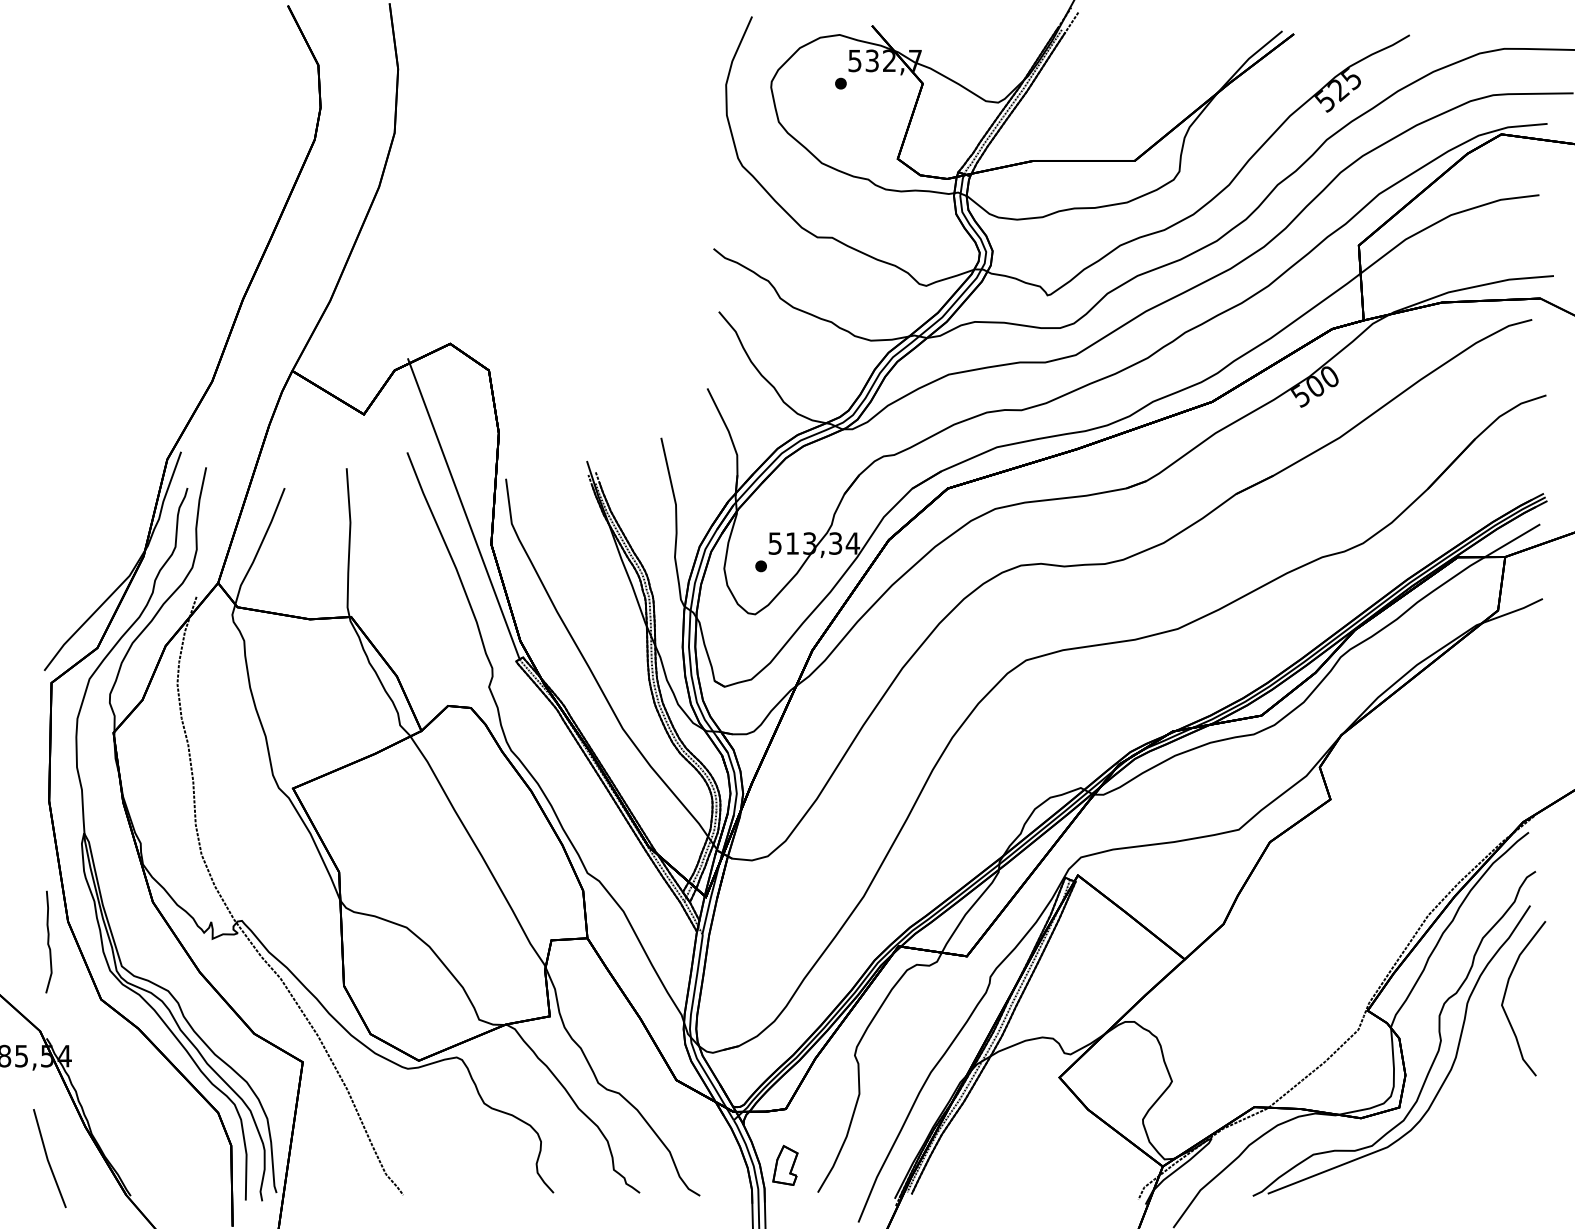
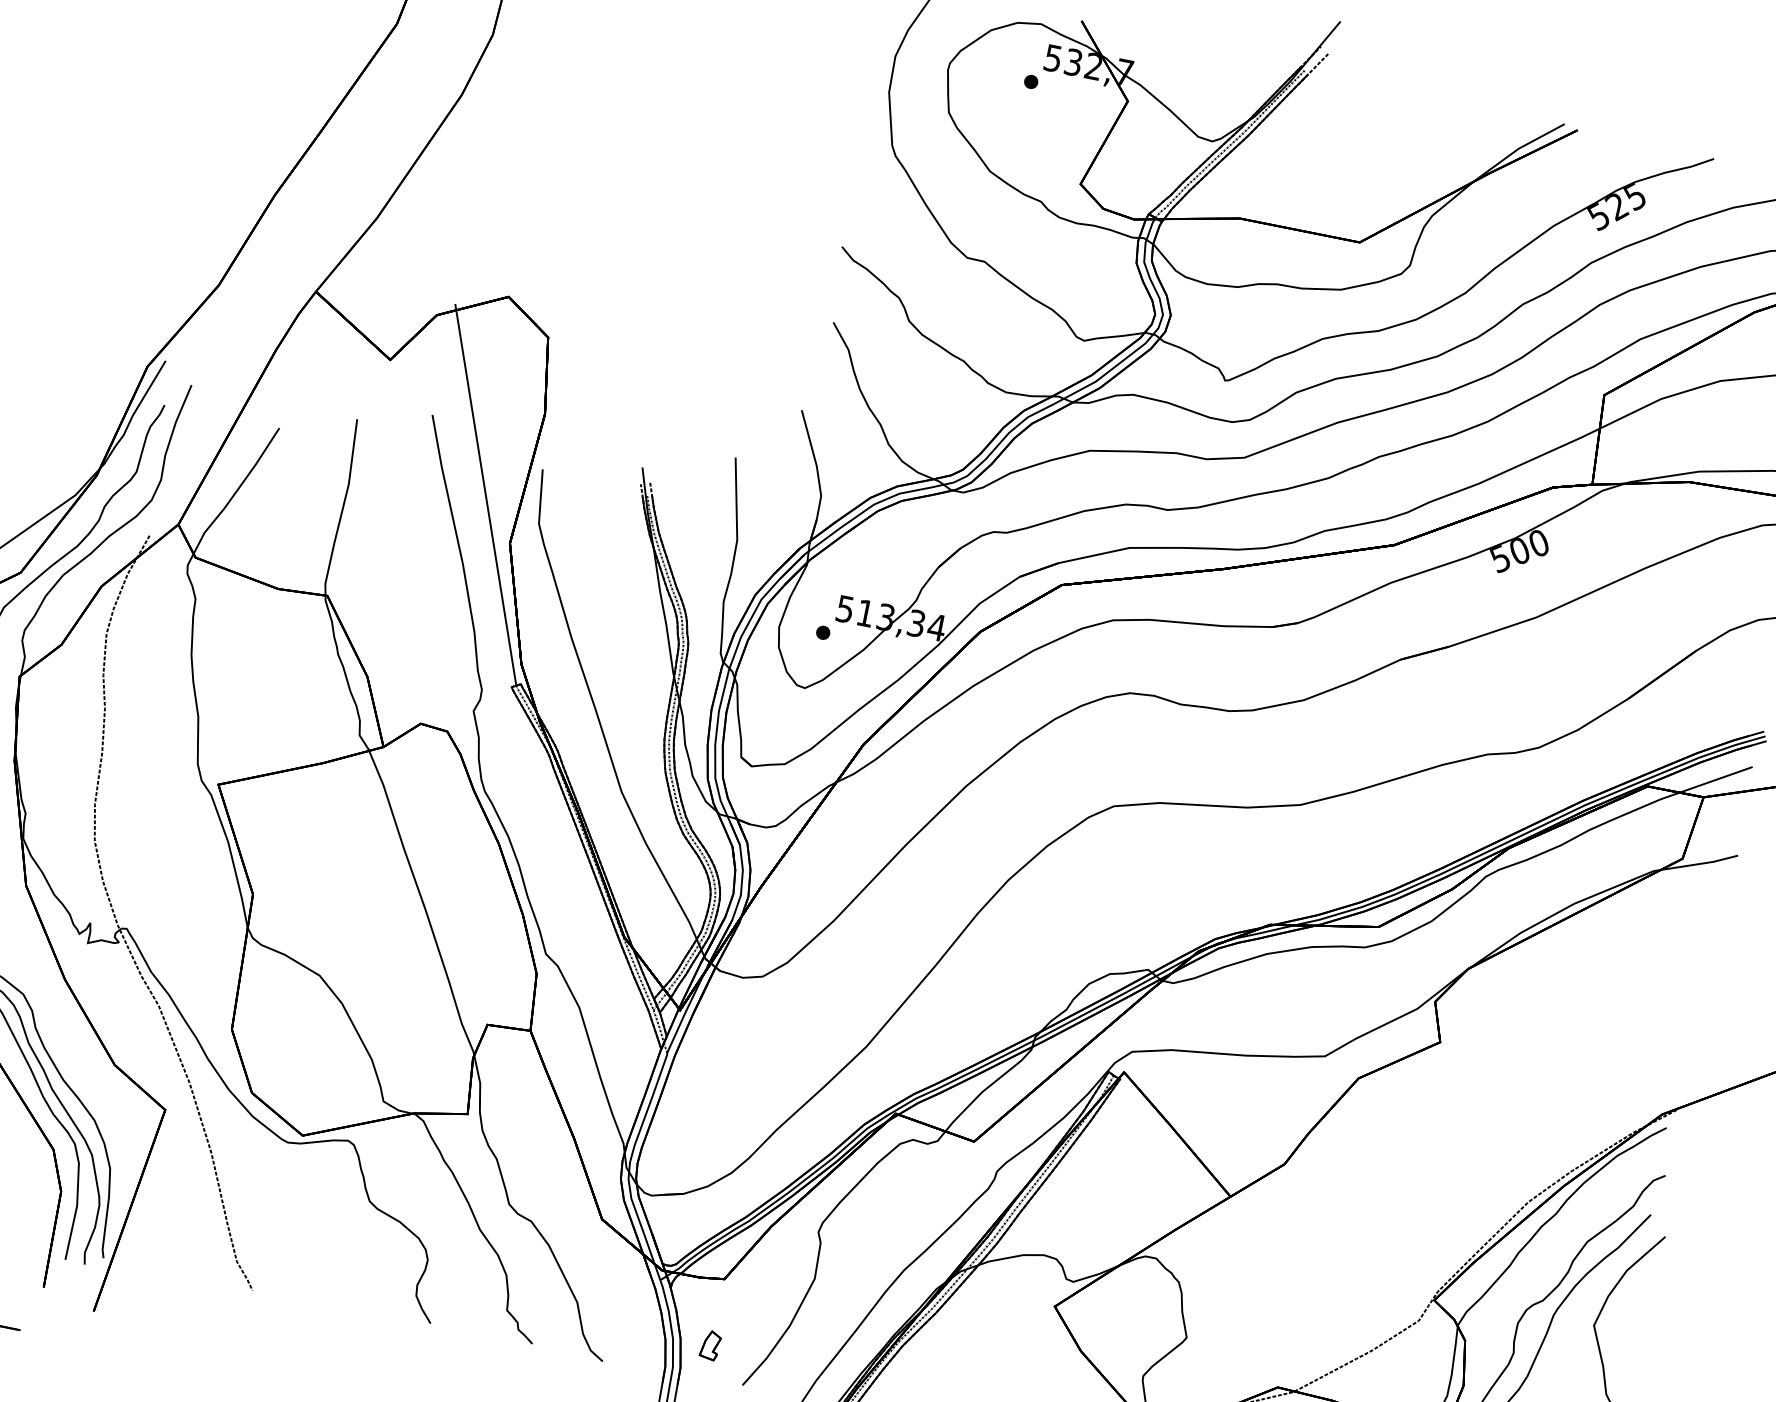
part: (785, 1164) -> (710, 1344), size x0.6

